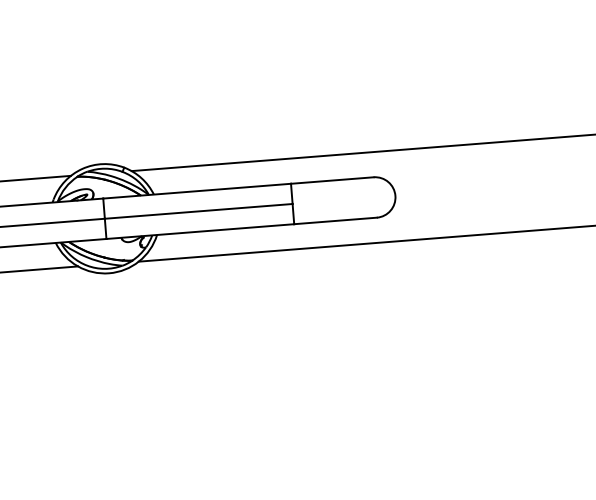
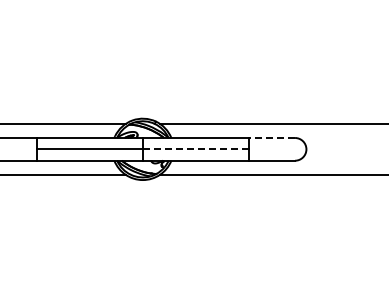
line: (331, 181) -> (271, 138), solid -> dashed
line: (198, 211) -> (195, 149), solid -> dashed

